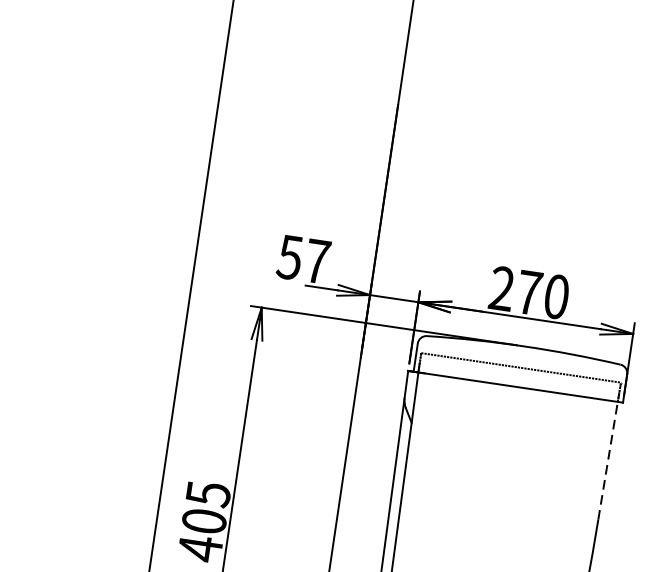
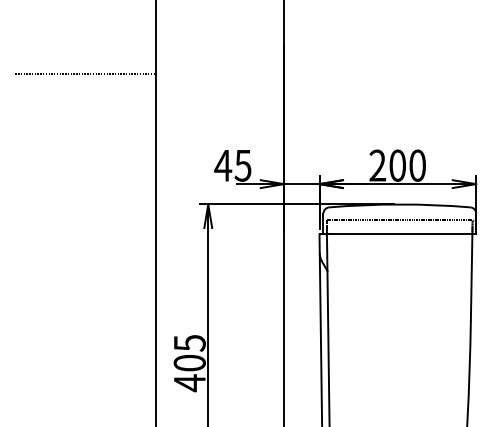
line: (118, 103) -> (84, 73), added
text: (302, 259) -> (232, 165), 57 -> 45
text: (529, 292) -> (397, 165), 270 -> 200
line: (608, 455) -> (471, 273), dashed -> solid

